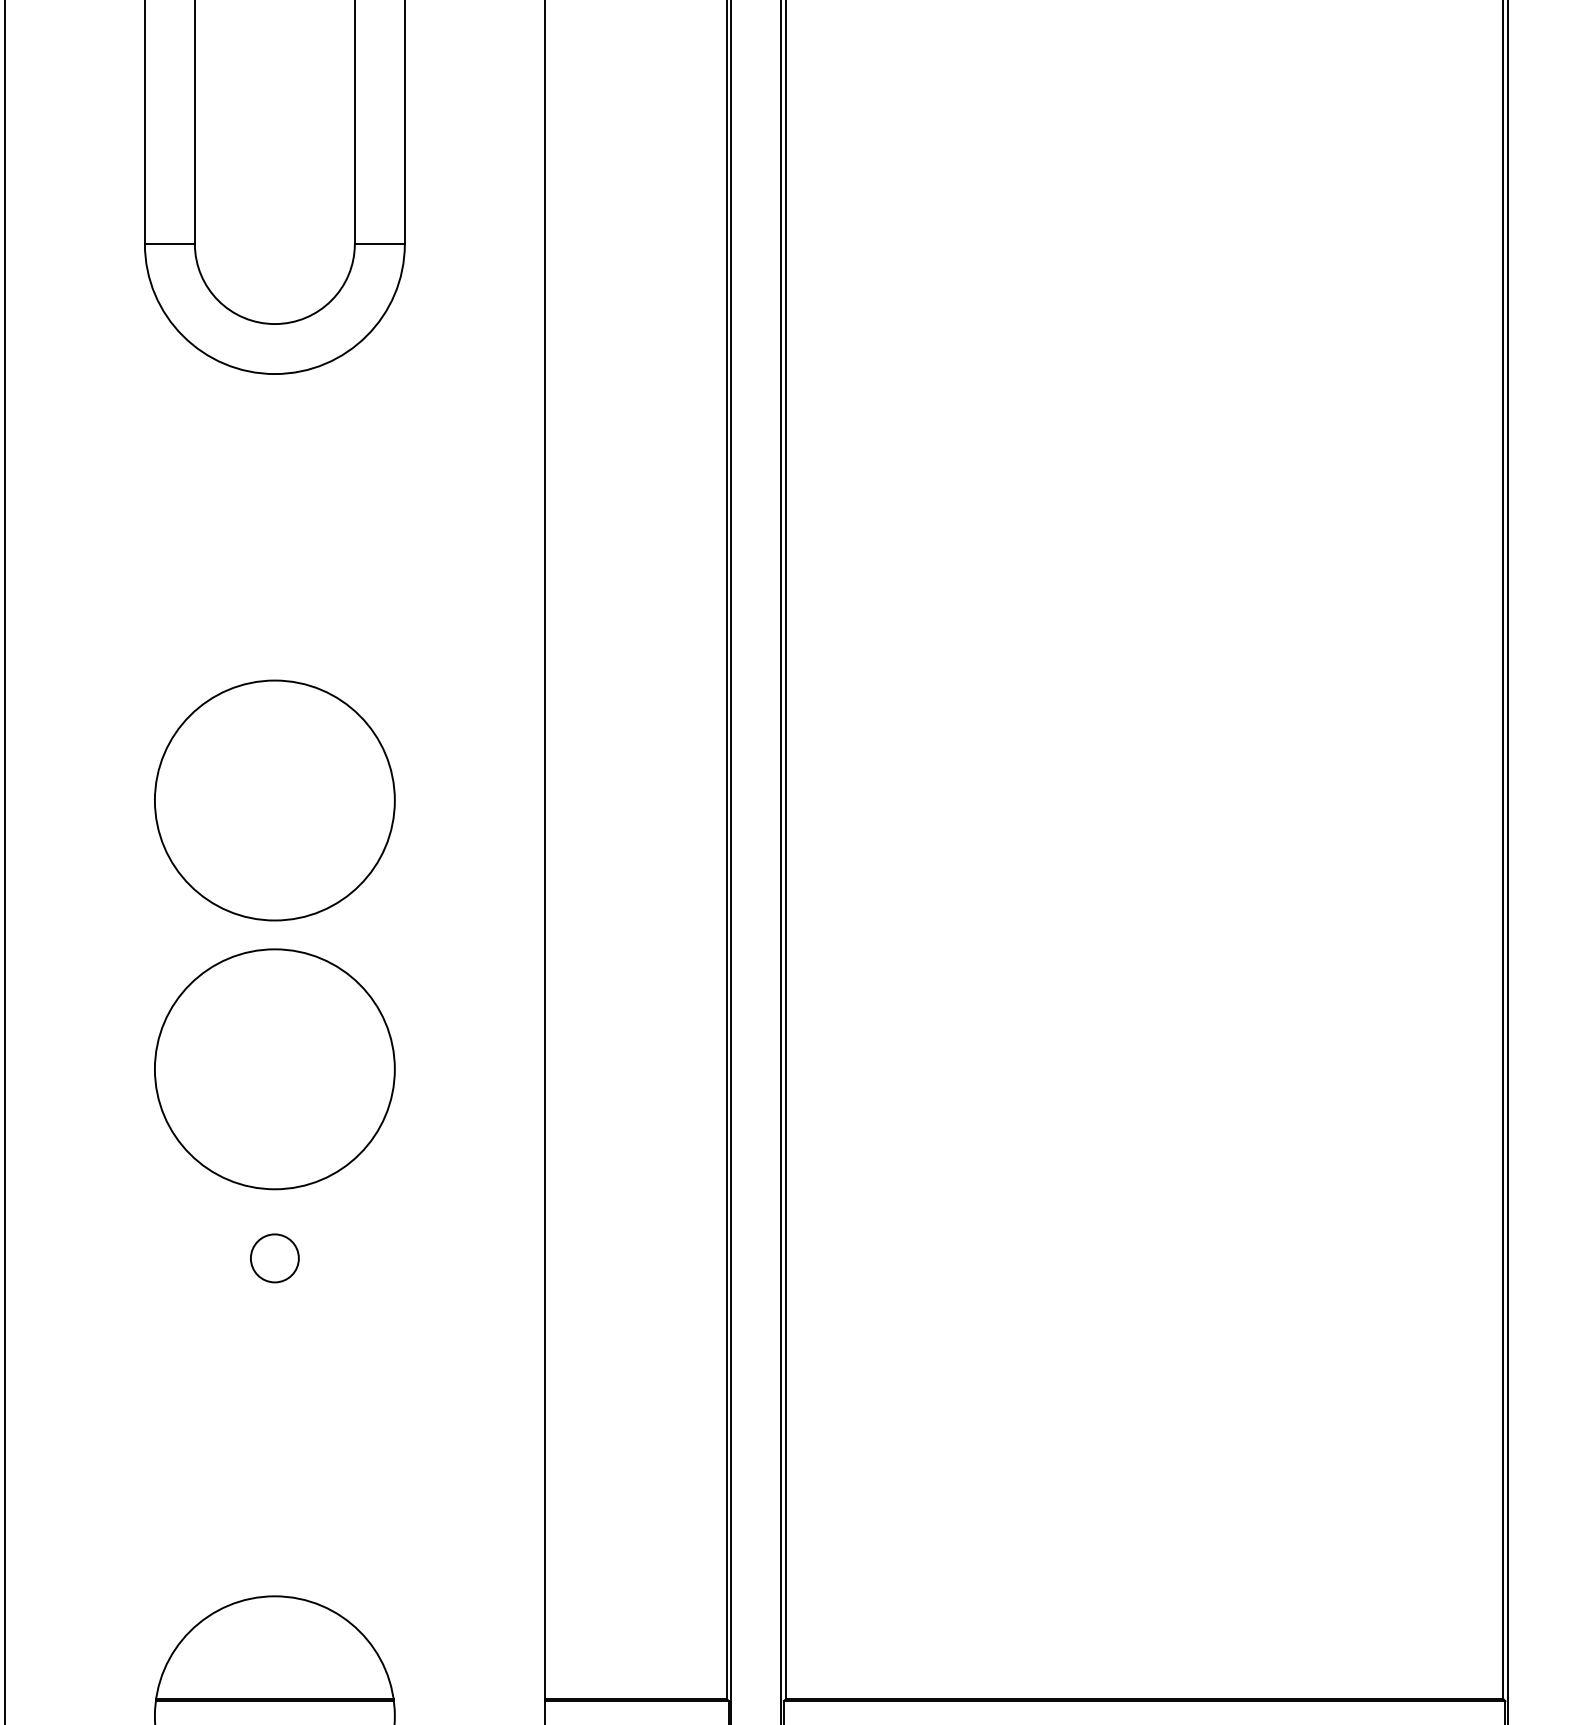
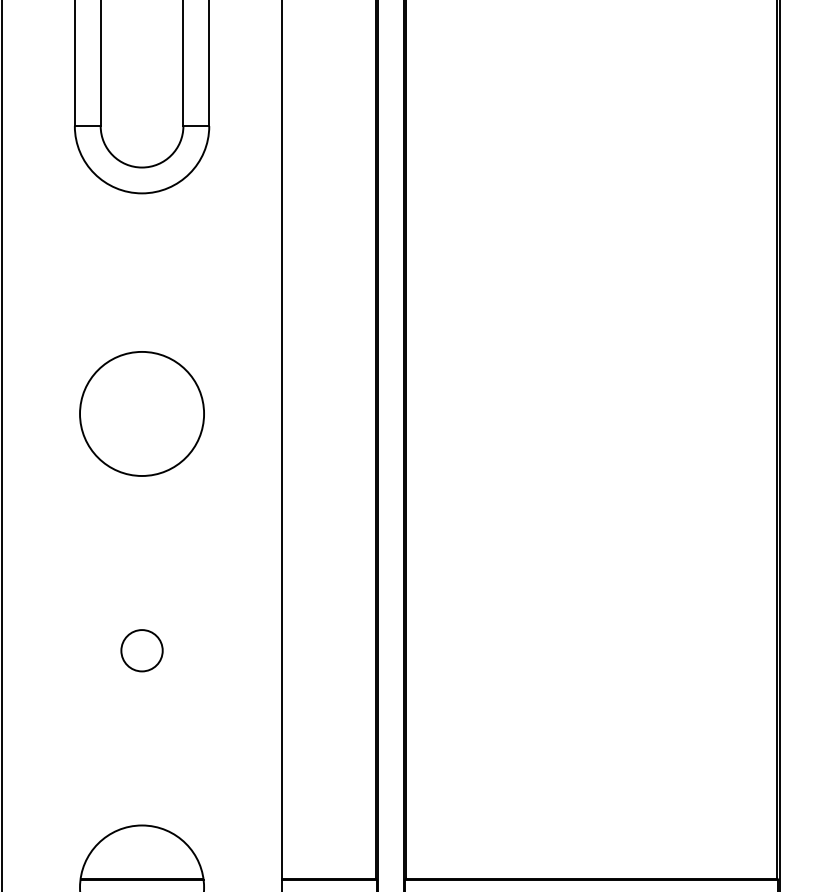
circle: (273, 1068) -> (141, 552), removed
circle: (273, 1257) -> (141, 650), size x1.67

